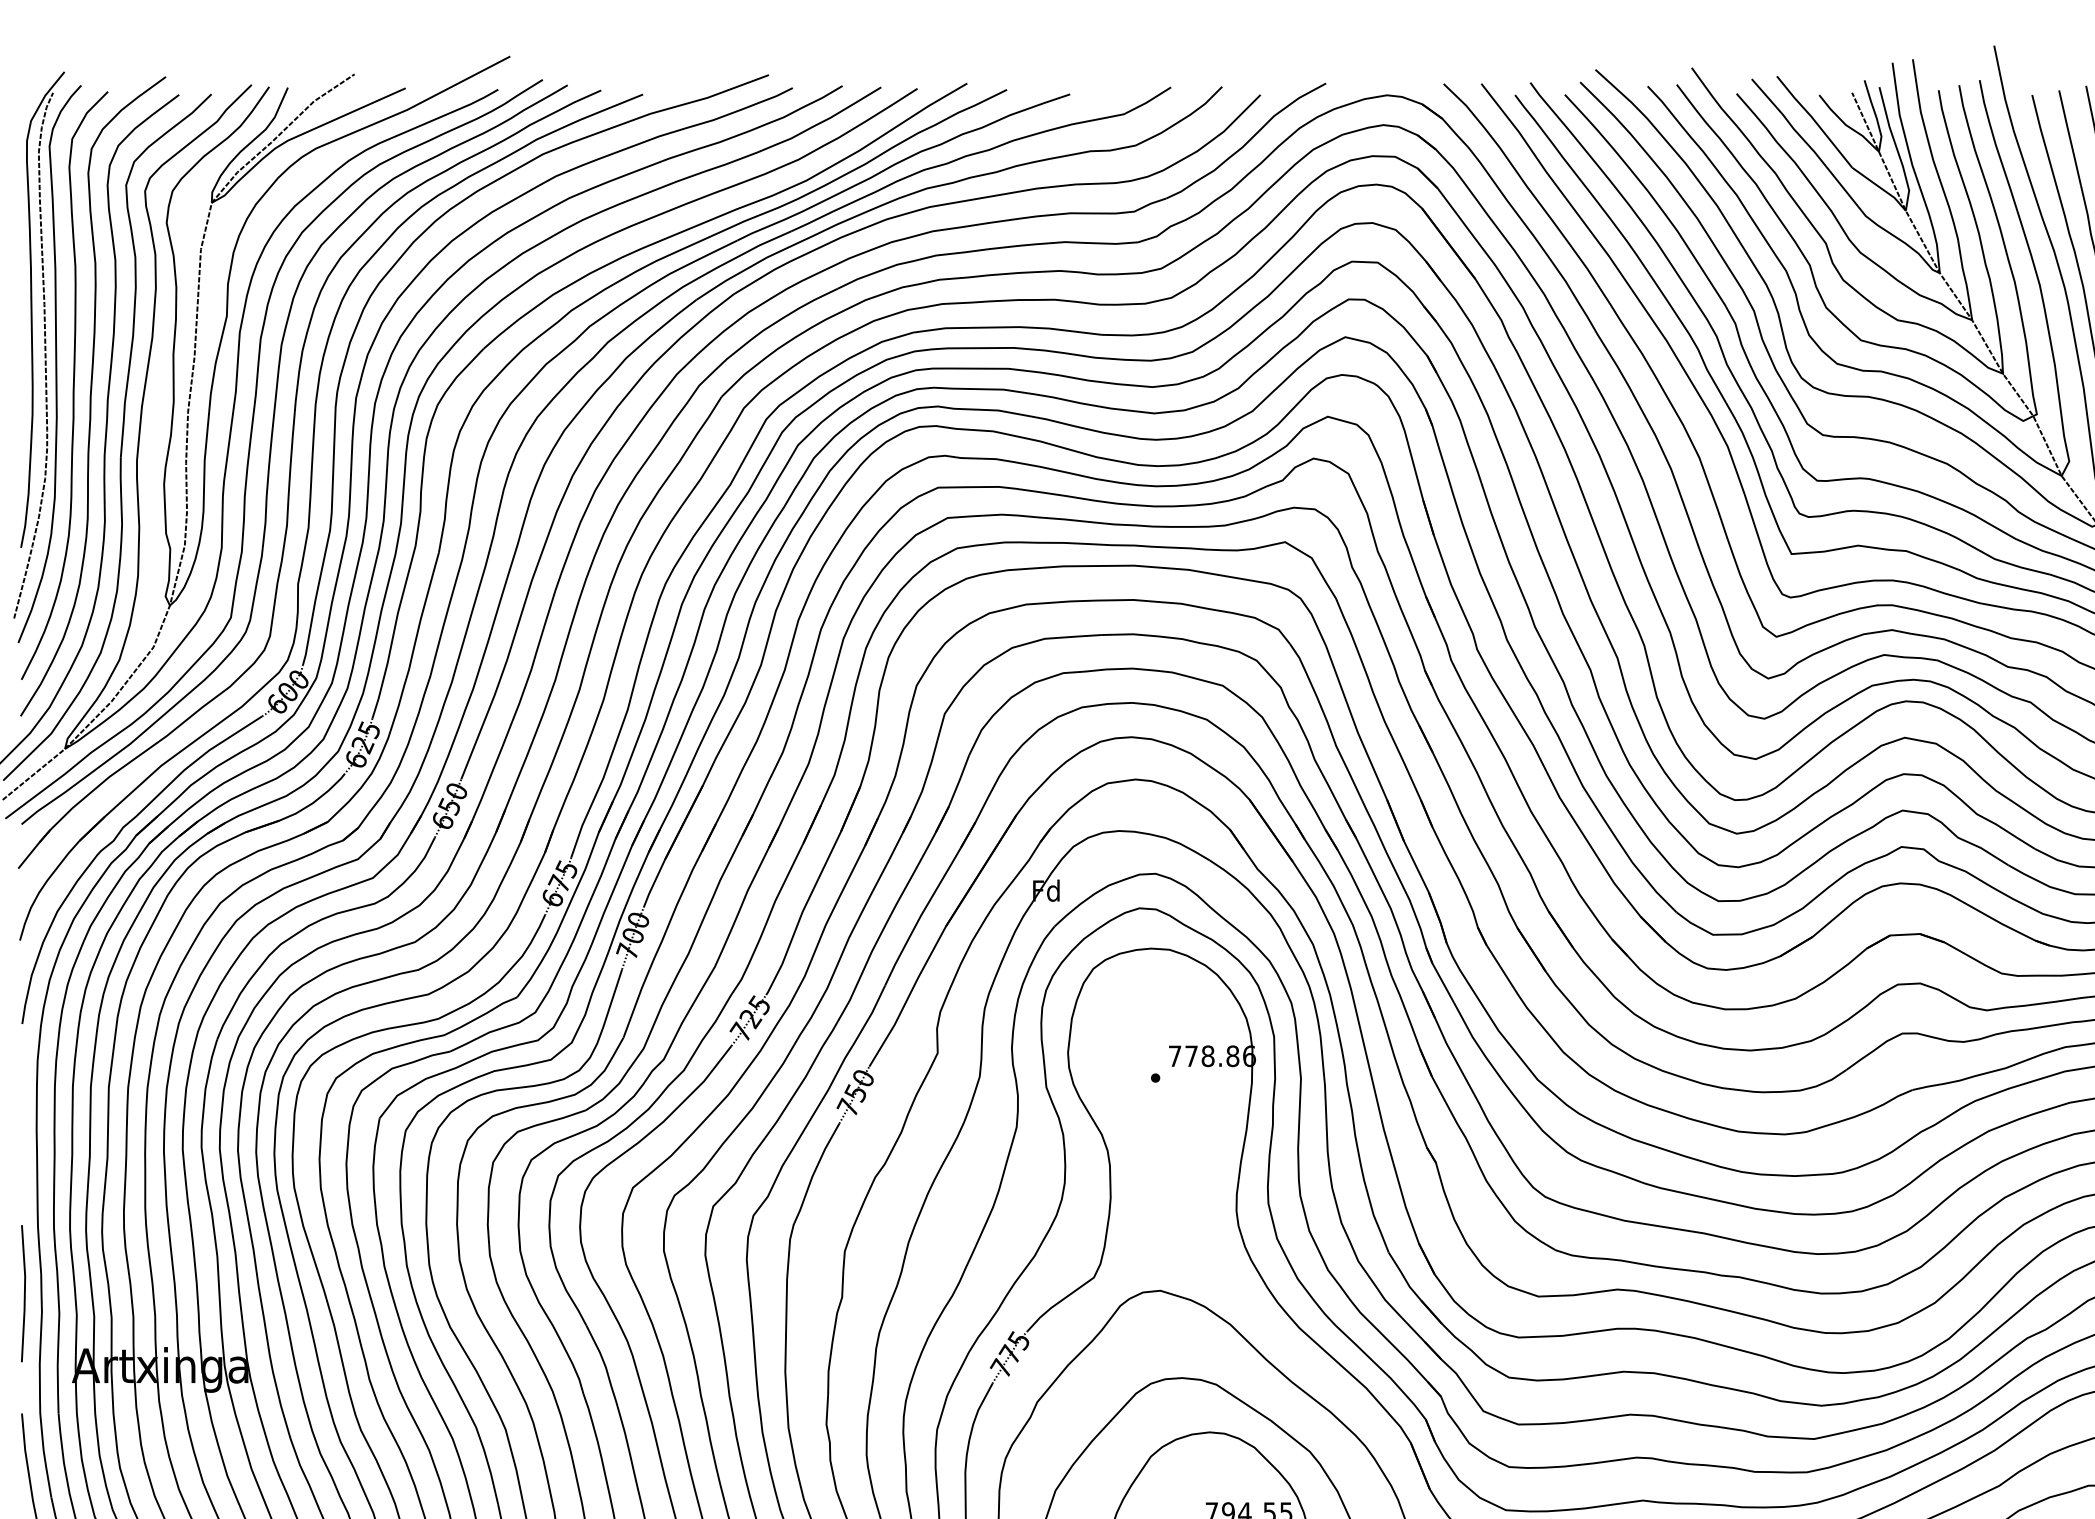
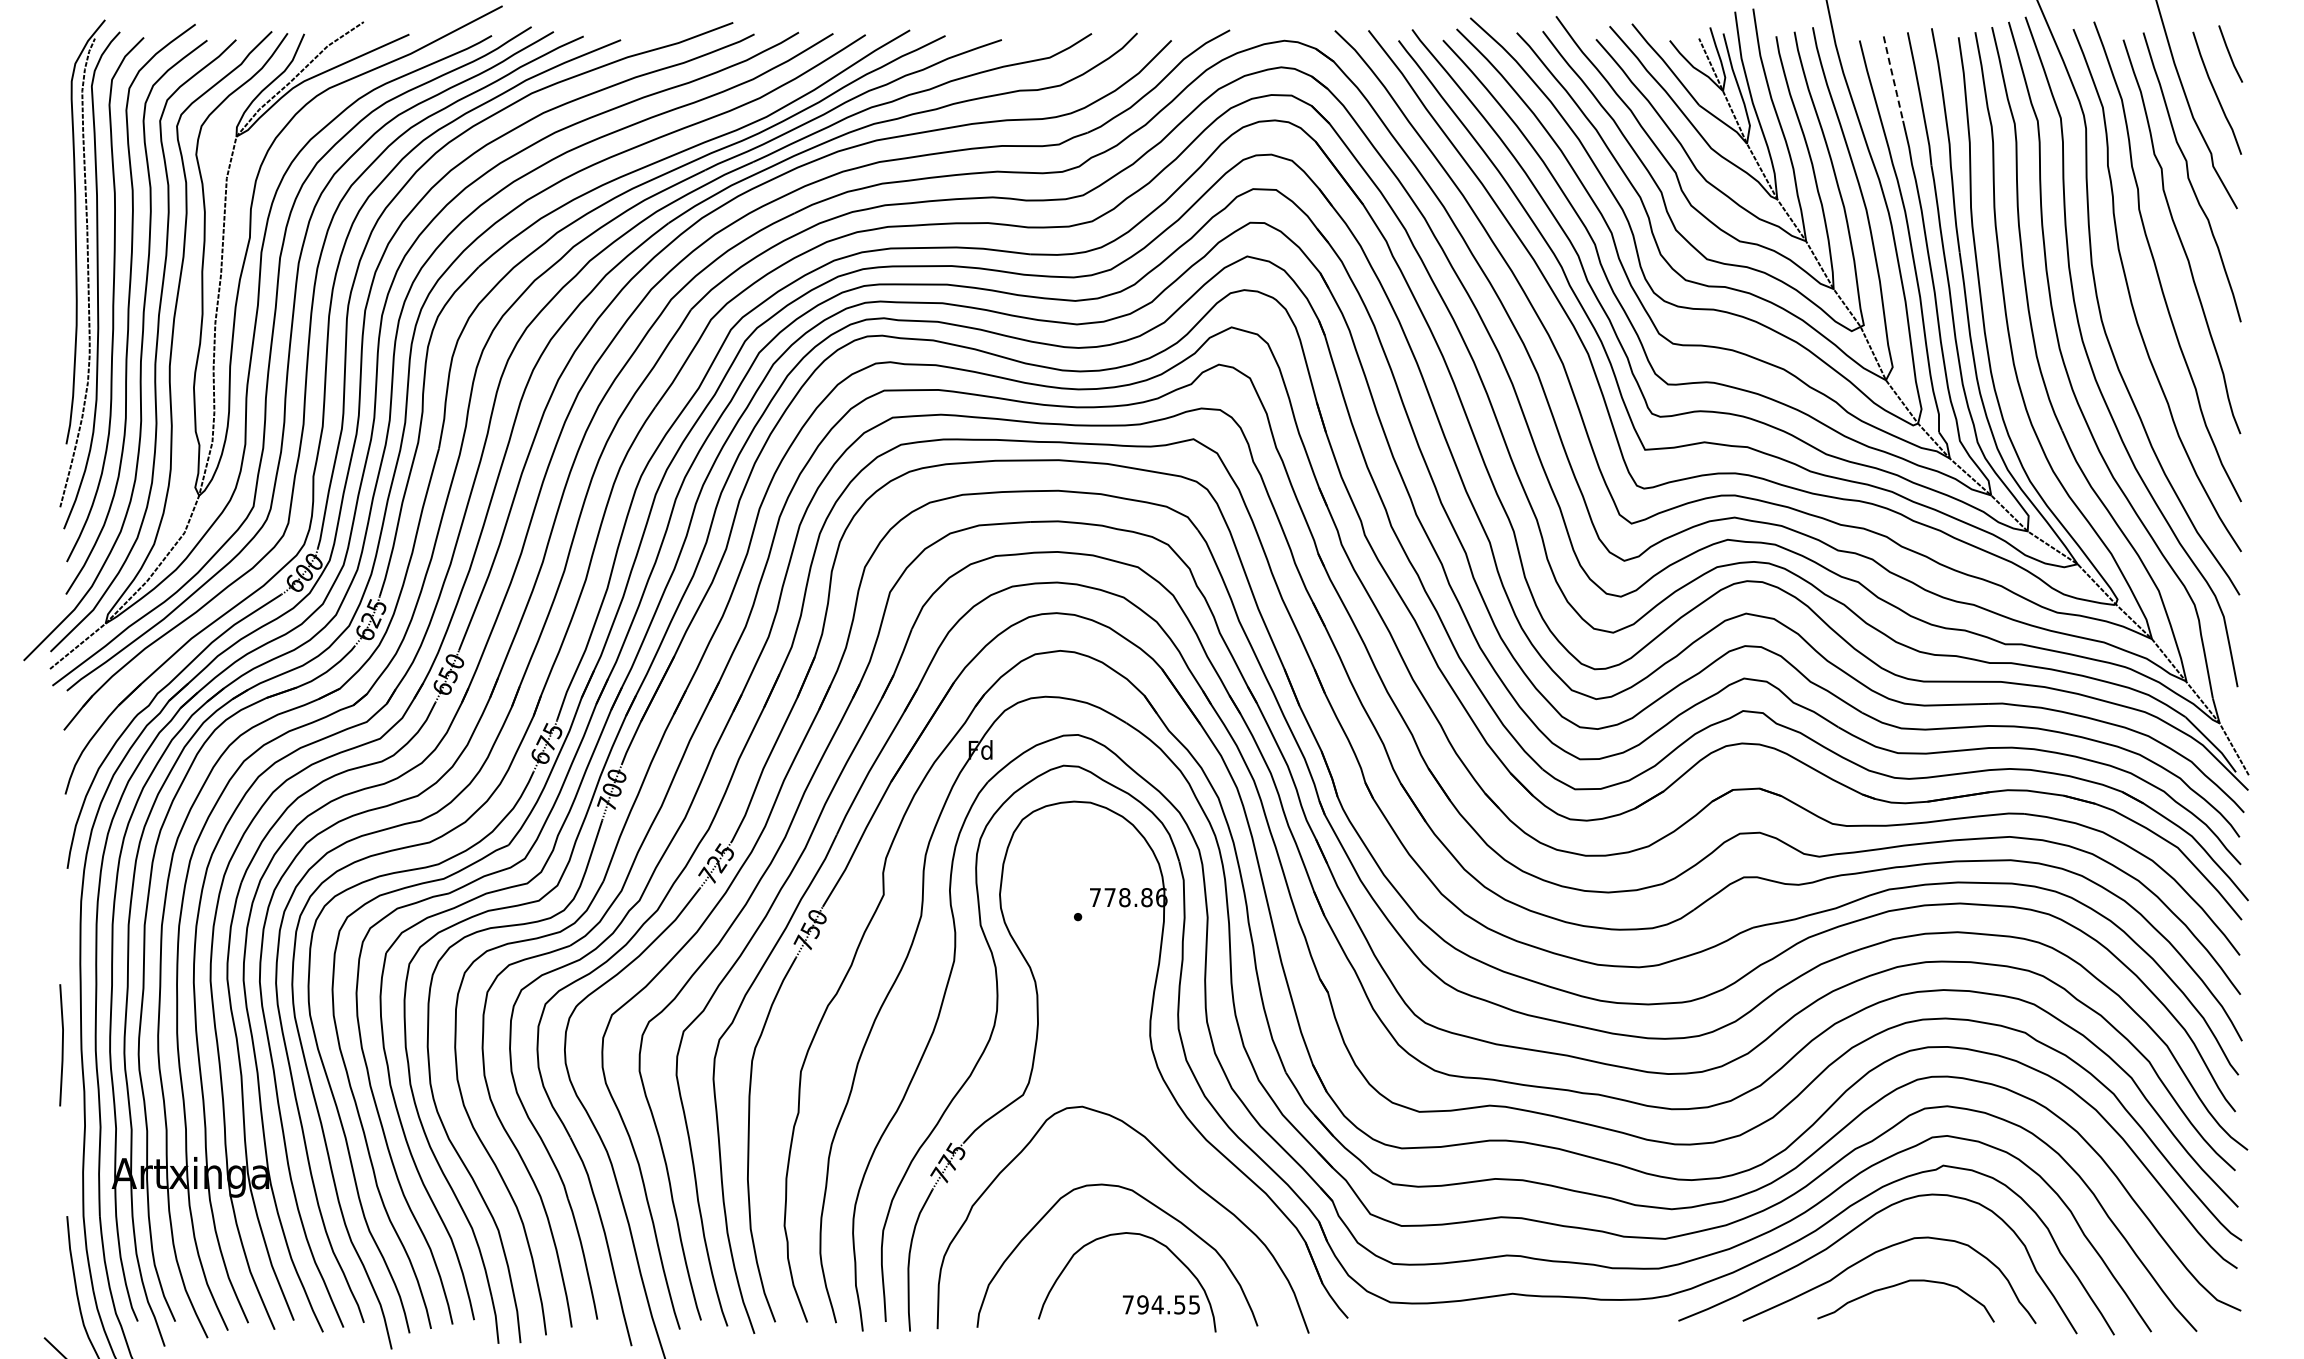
line: (2070, 137) -> (1893, 78), solid -> dashed
line: (23, 1293) -> (61, 1045), moved

